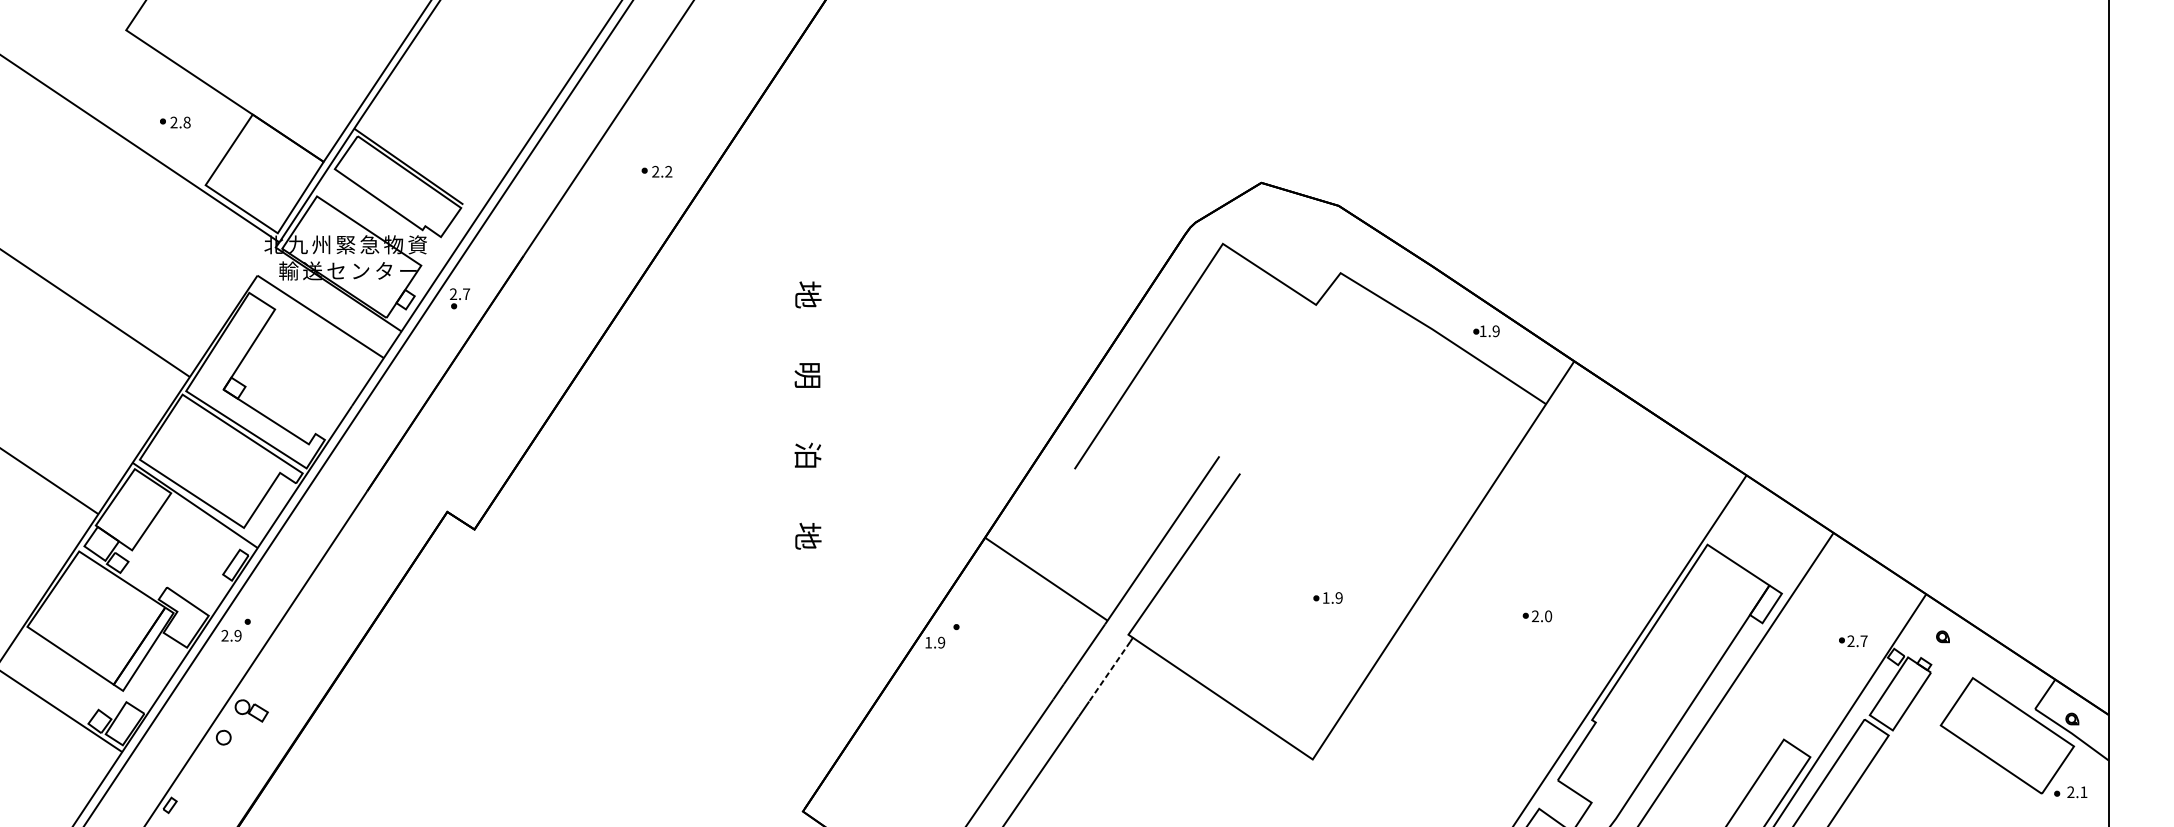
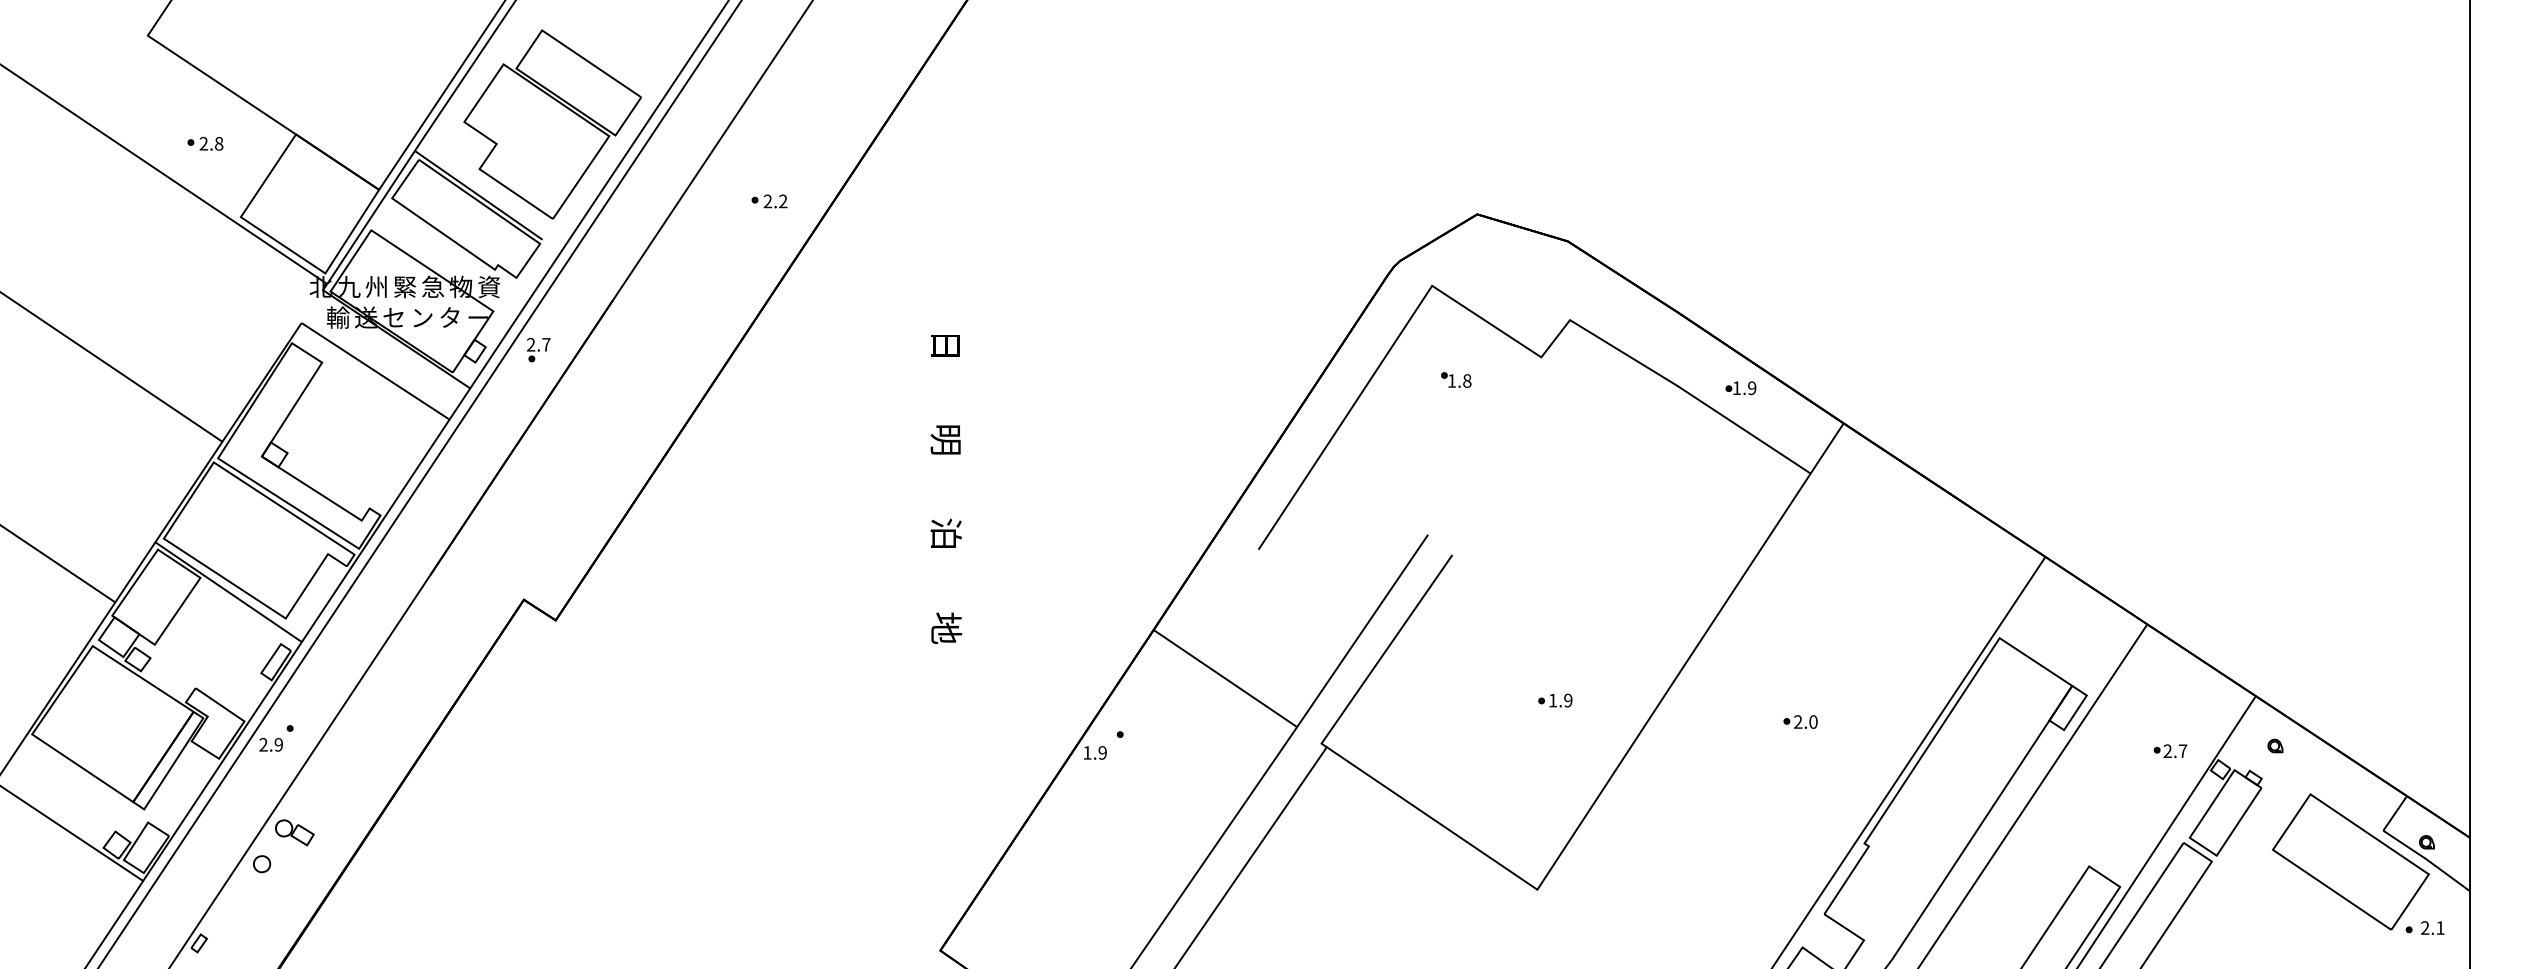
part: (471, 106) -> (552, 124), added
text: (808, 294) -> (946, 345), 地 -> 日
part: (1243, 323) -> (1456, 379), added
line: (1109, 672) -> (1299, 787), dashed -> solid

